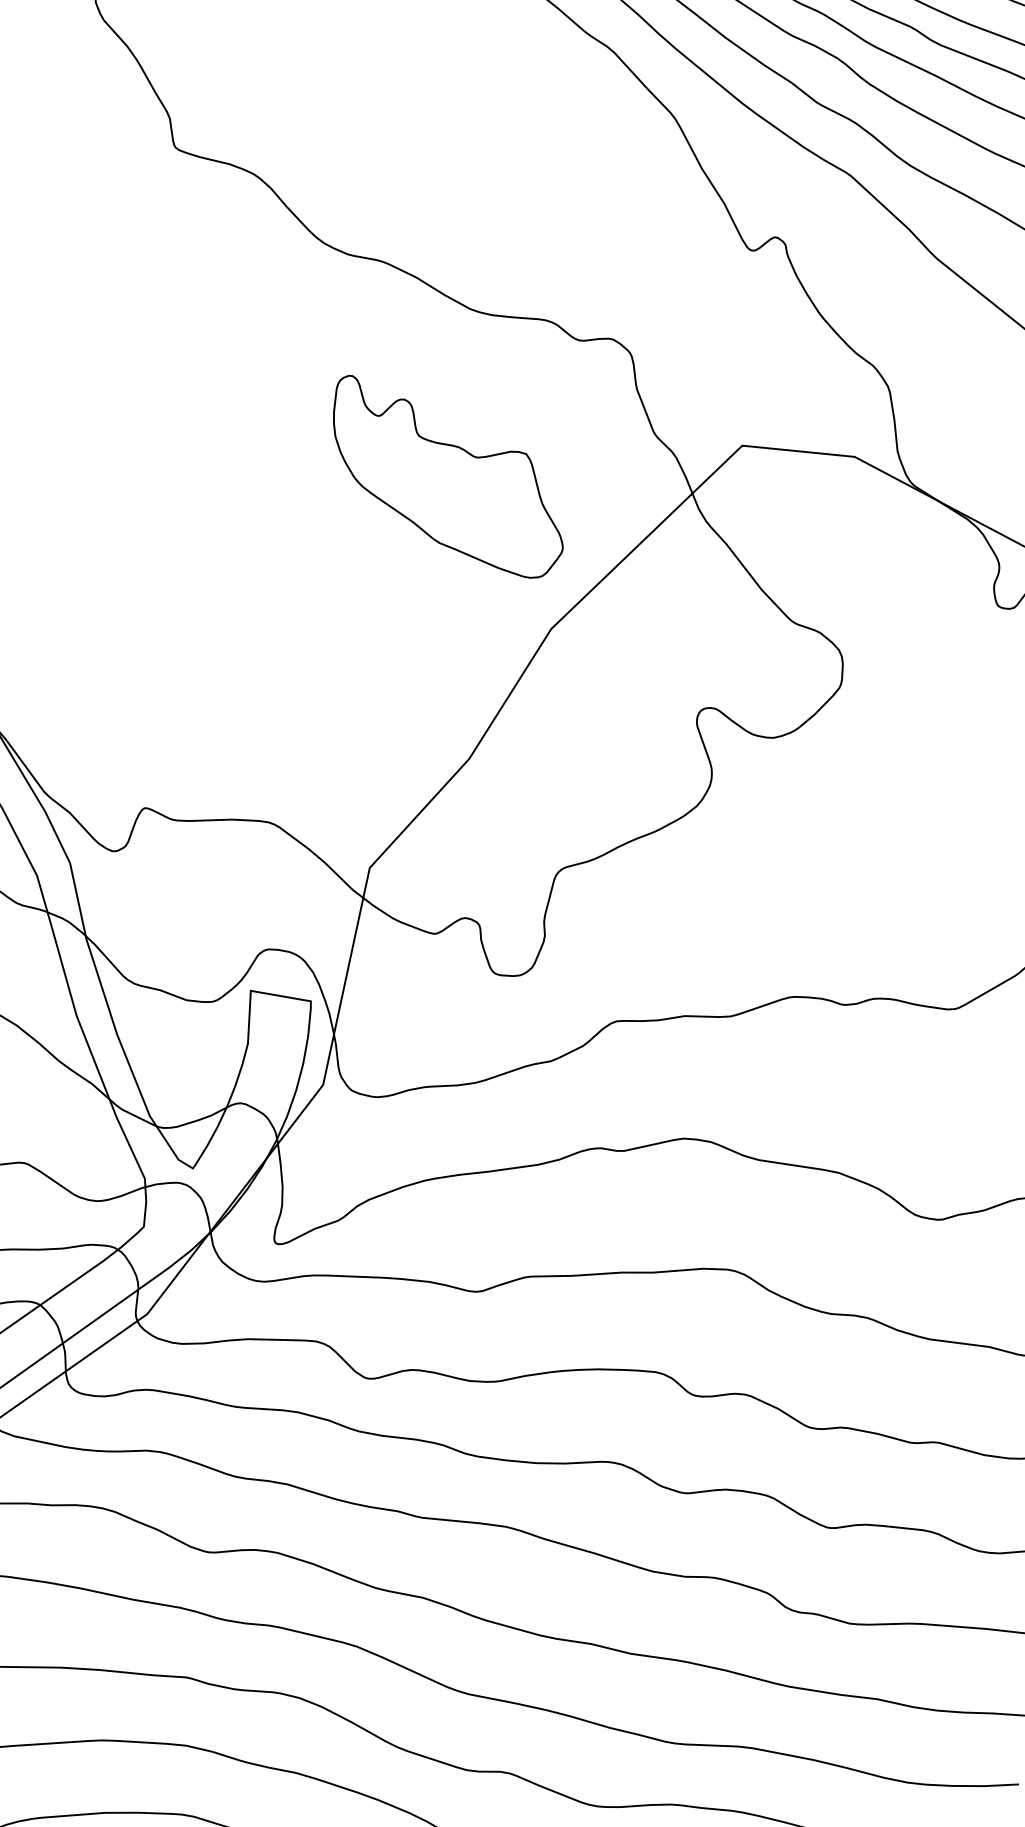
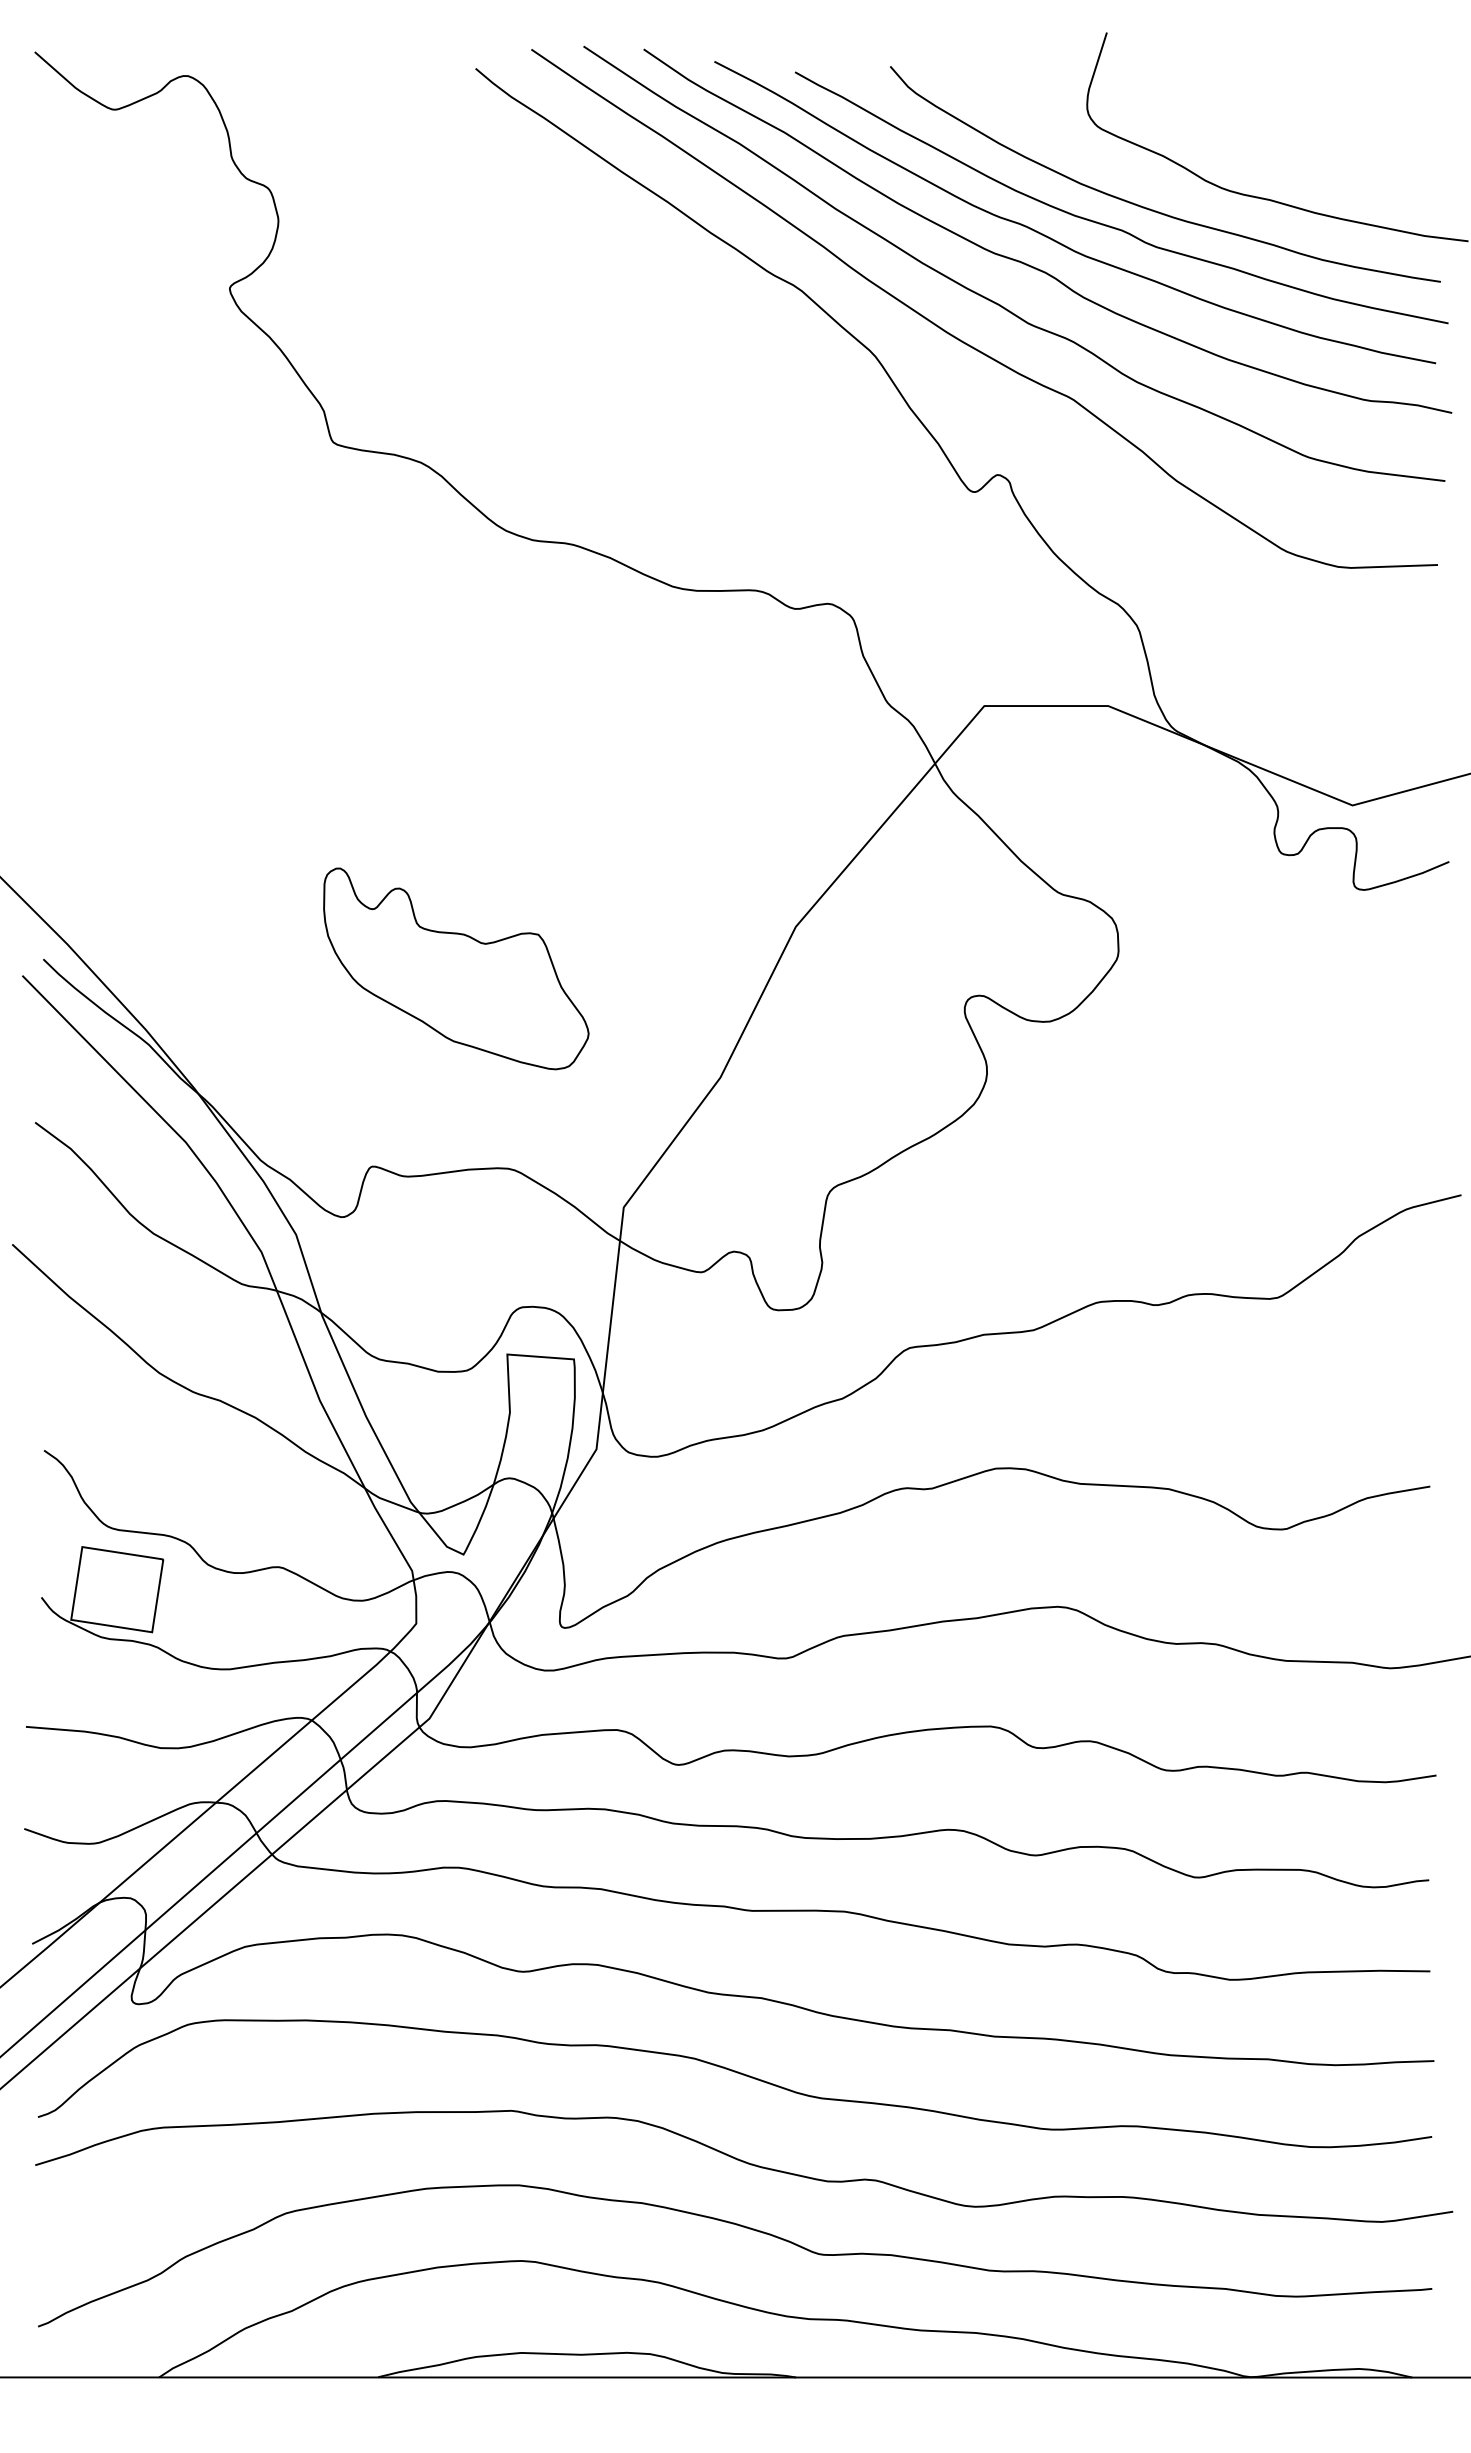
part: (448, 477) -> (456, 968), moved

